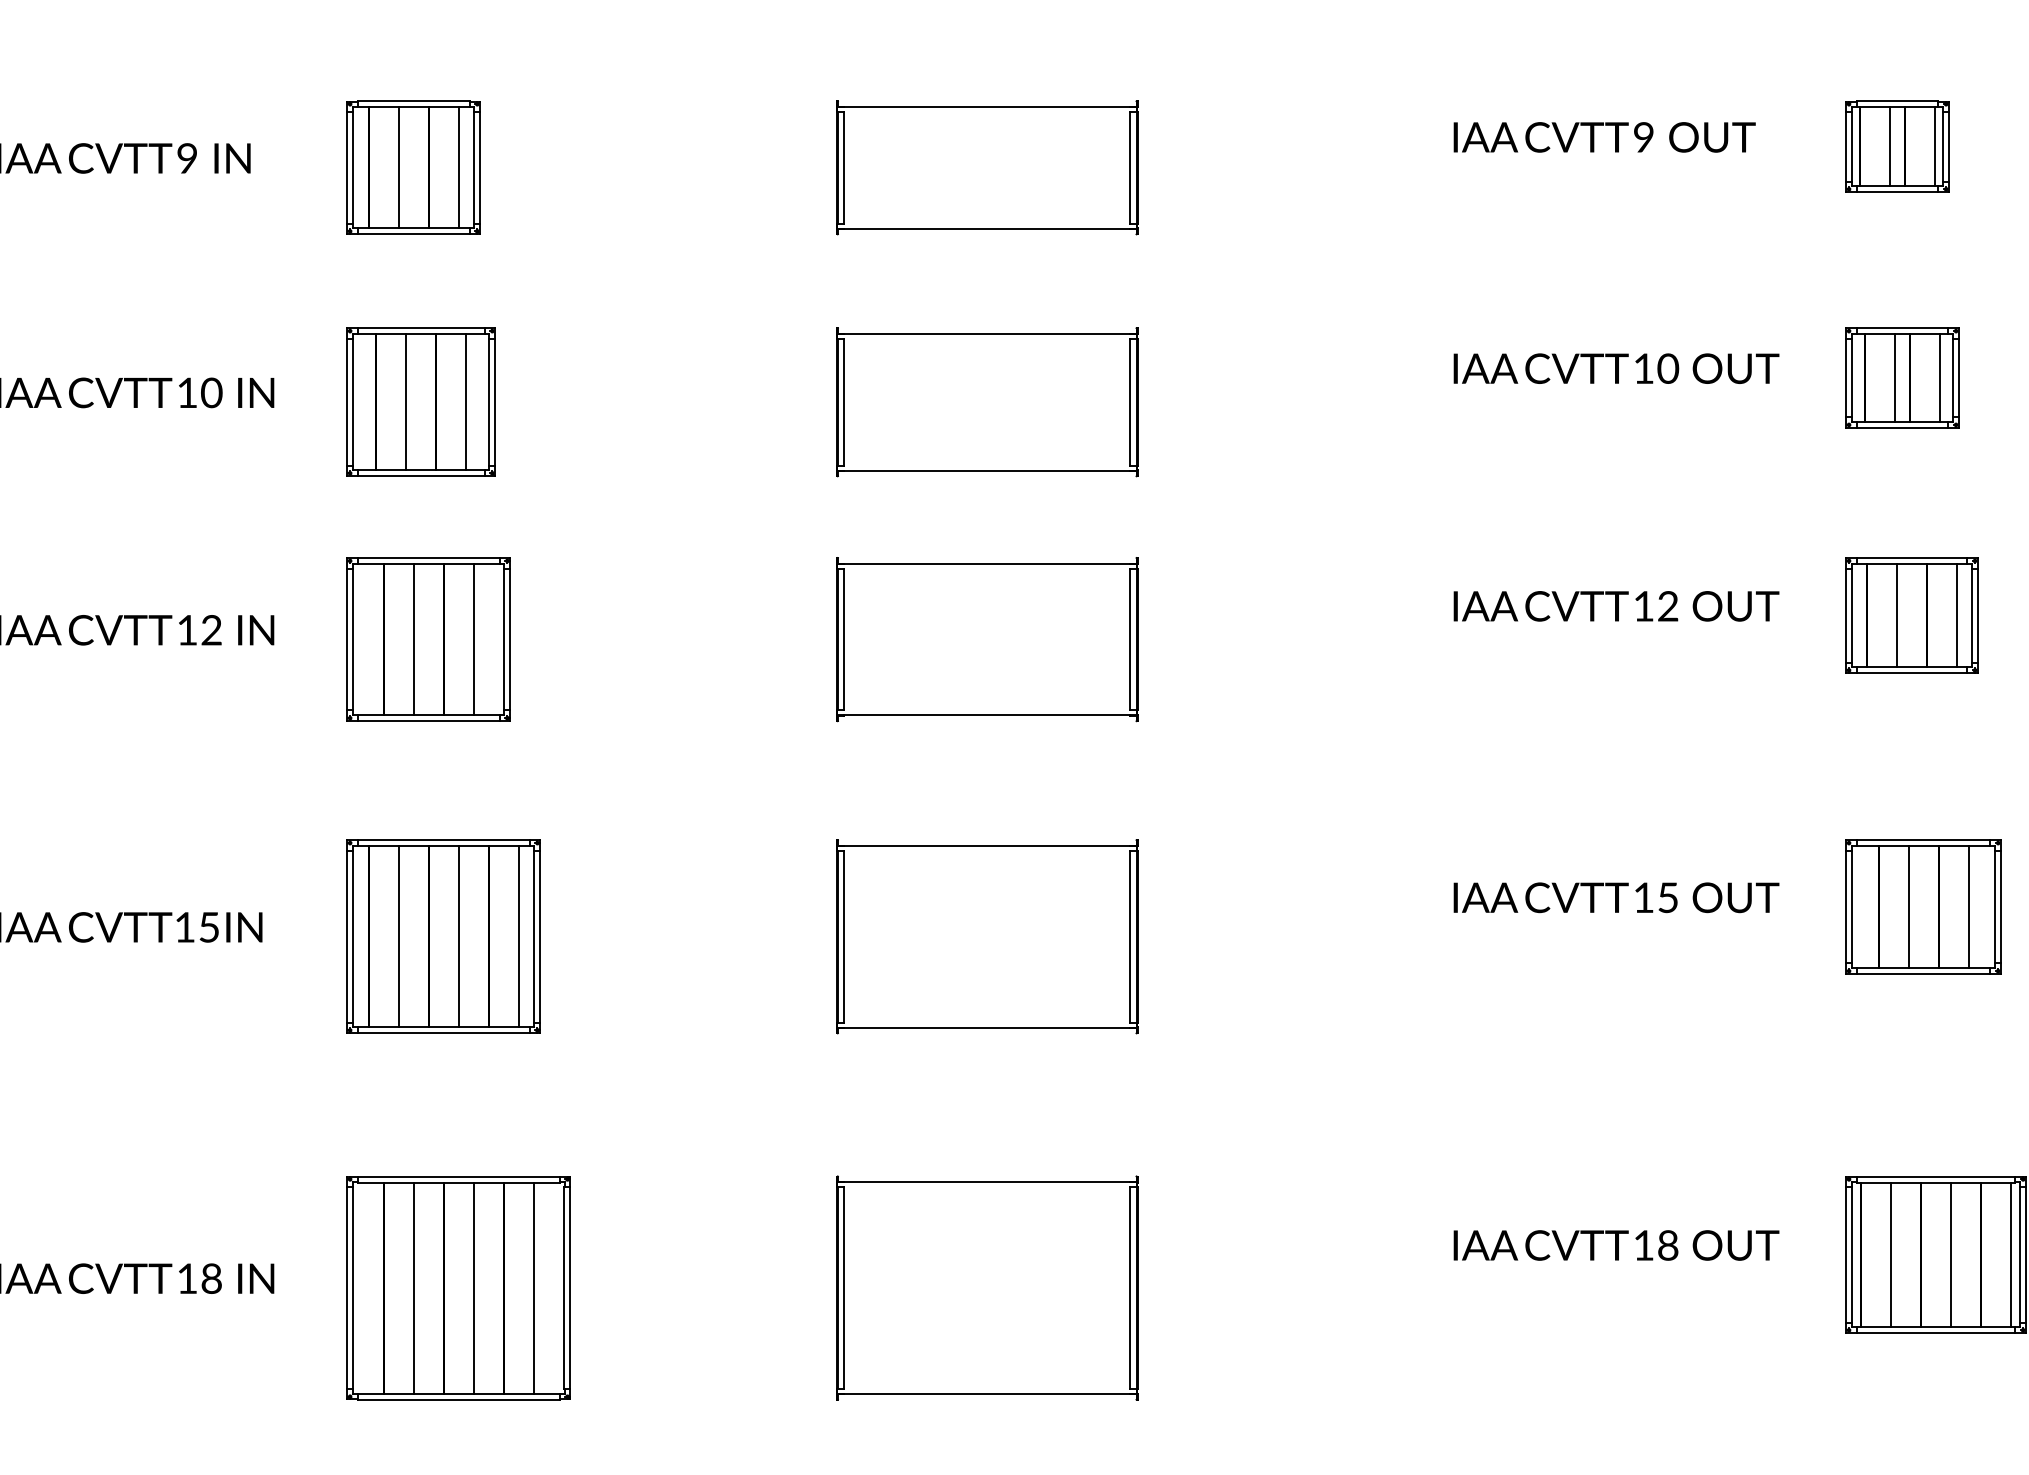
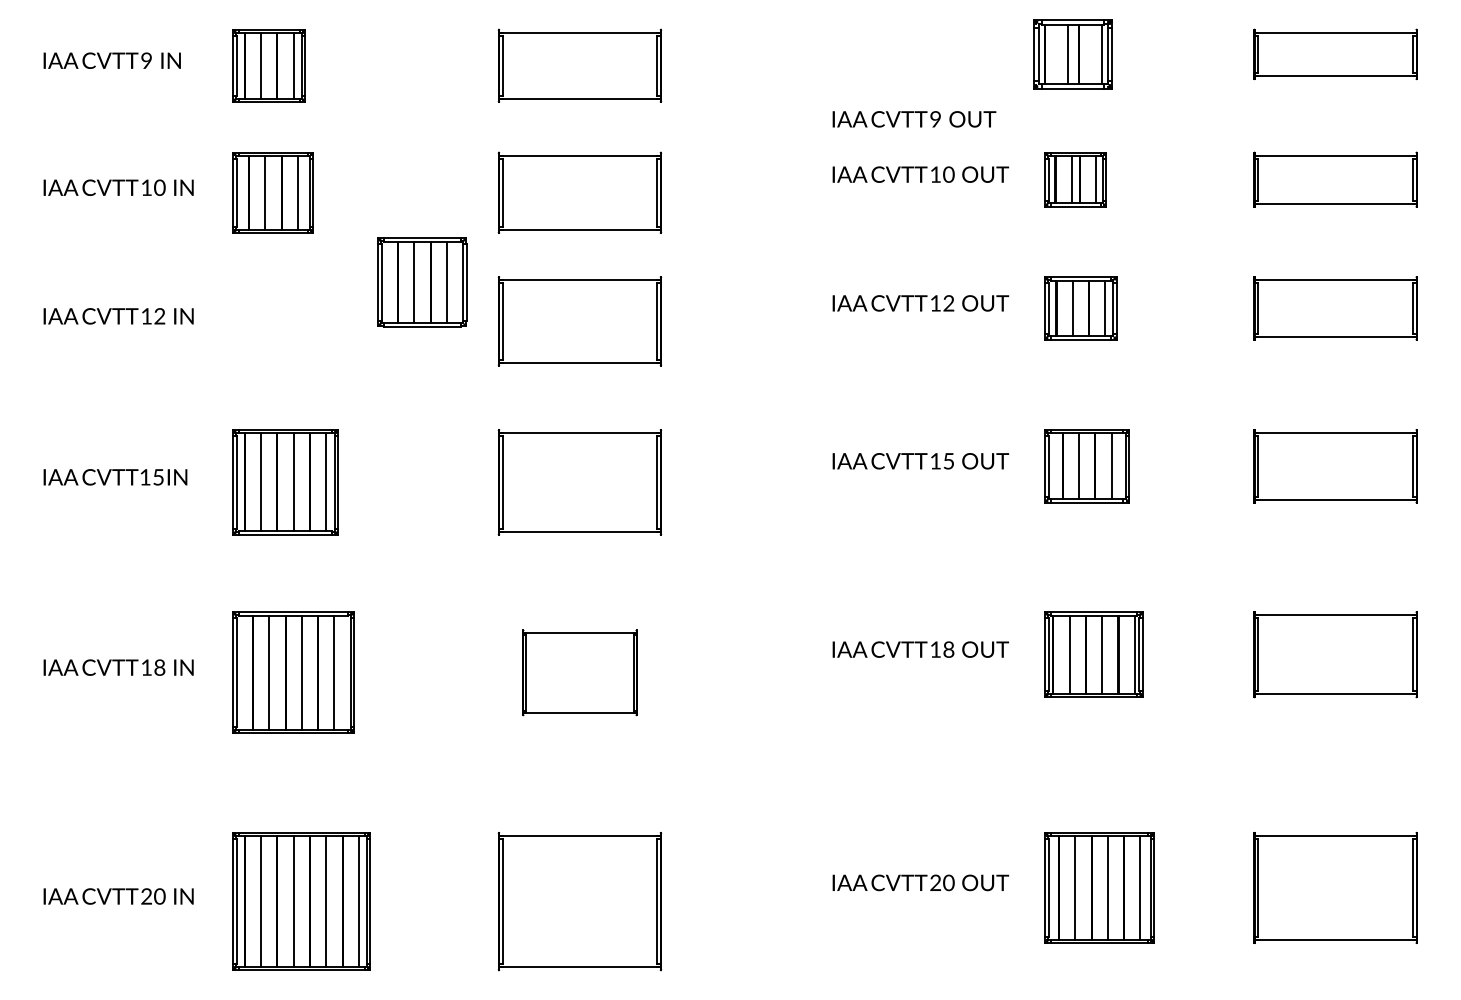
text: (1604, 137) -> (914, 119), moved
part: (1896, 146) -> (1072, 54), size x1.4
part: (428, 639) -> (422, 282), moved
part: (986, 1287) -> (579, 672), size x0.7

